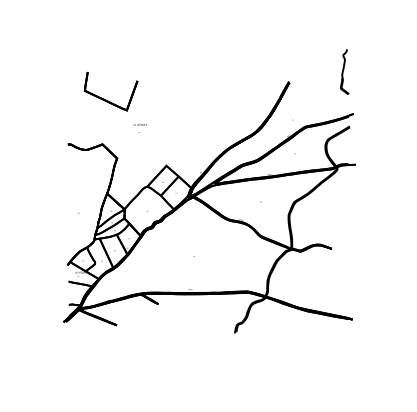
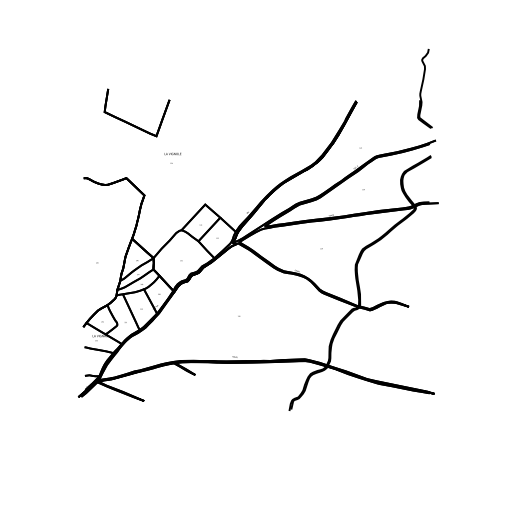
part: (344, 71) -> (424, 88), size x1.43

